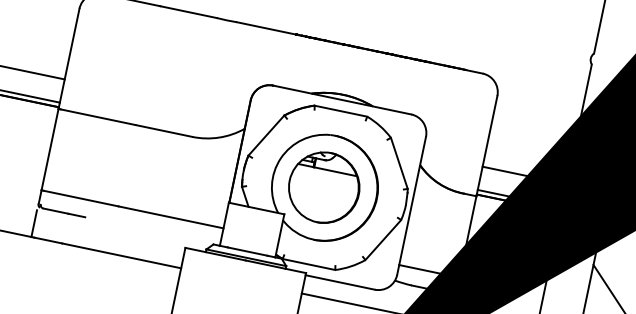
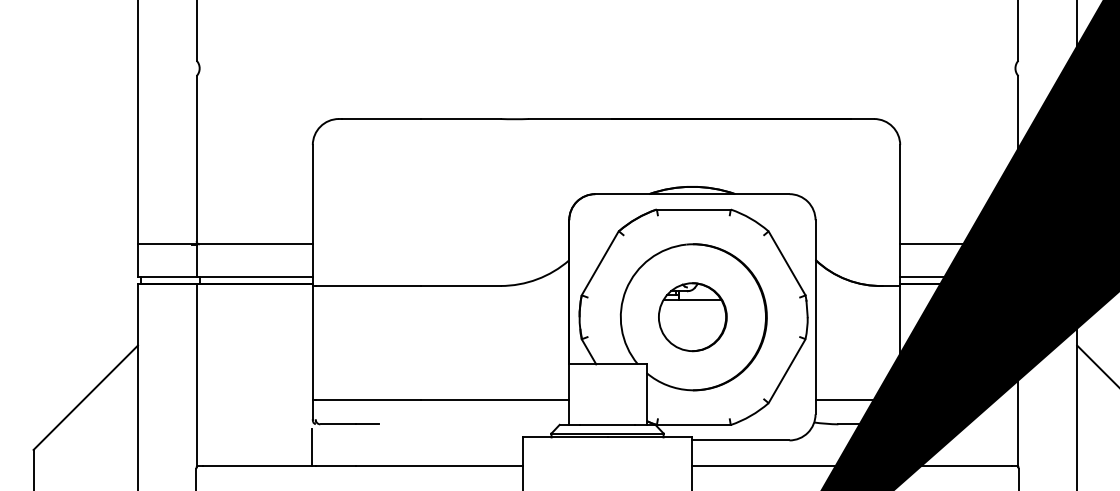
part: (324, 187) -> (692, 316), size x0.7

